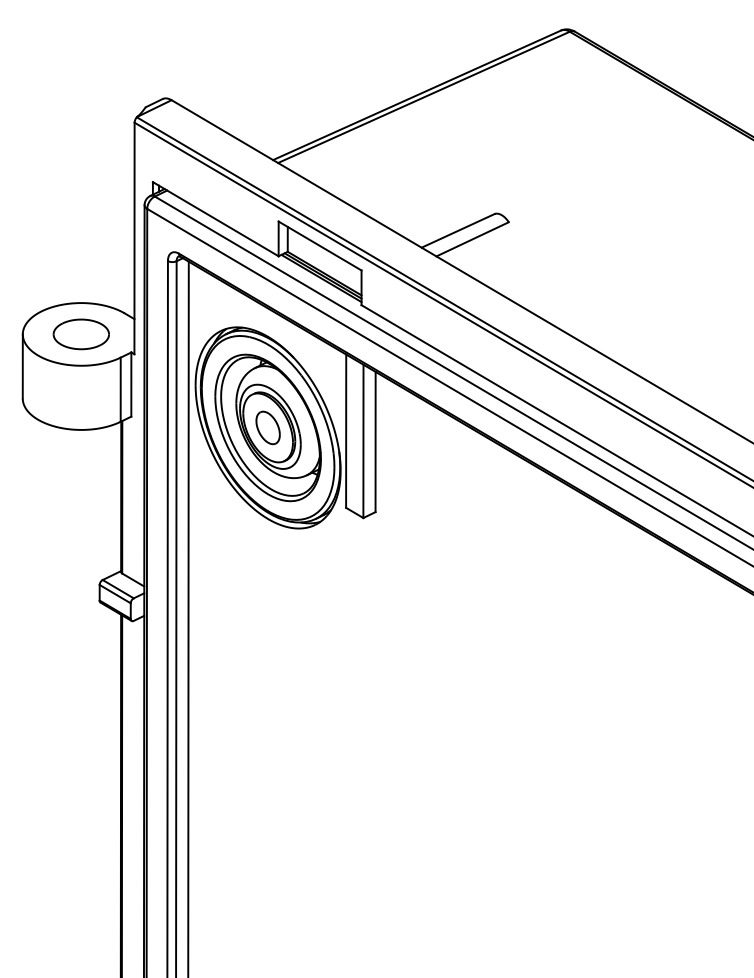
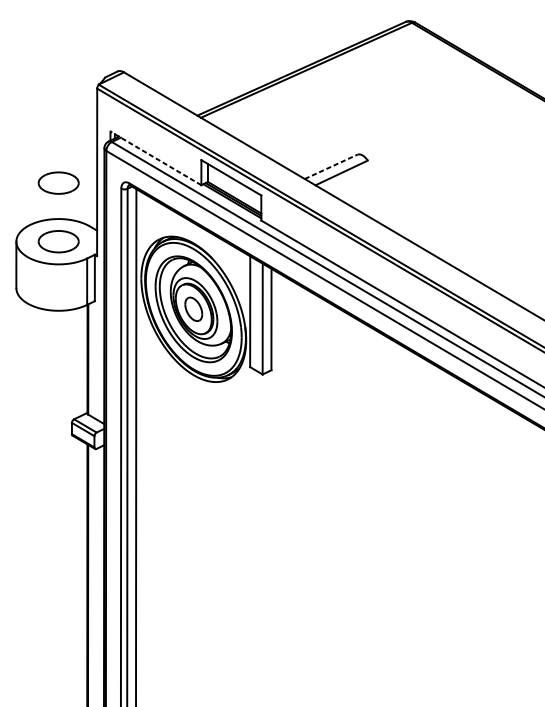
line: (215, 219) -> (155, 158), solid -> dashed
line: (458, 230) -> (331, 166), solid -> dashed
part: (80, 253) -> (58, 183), added

